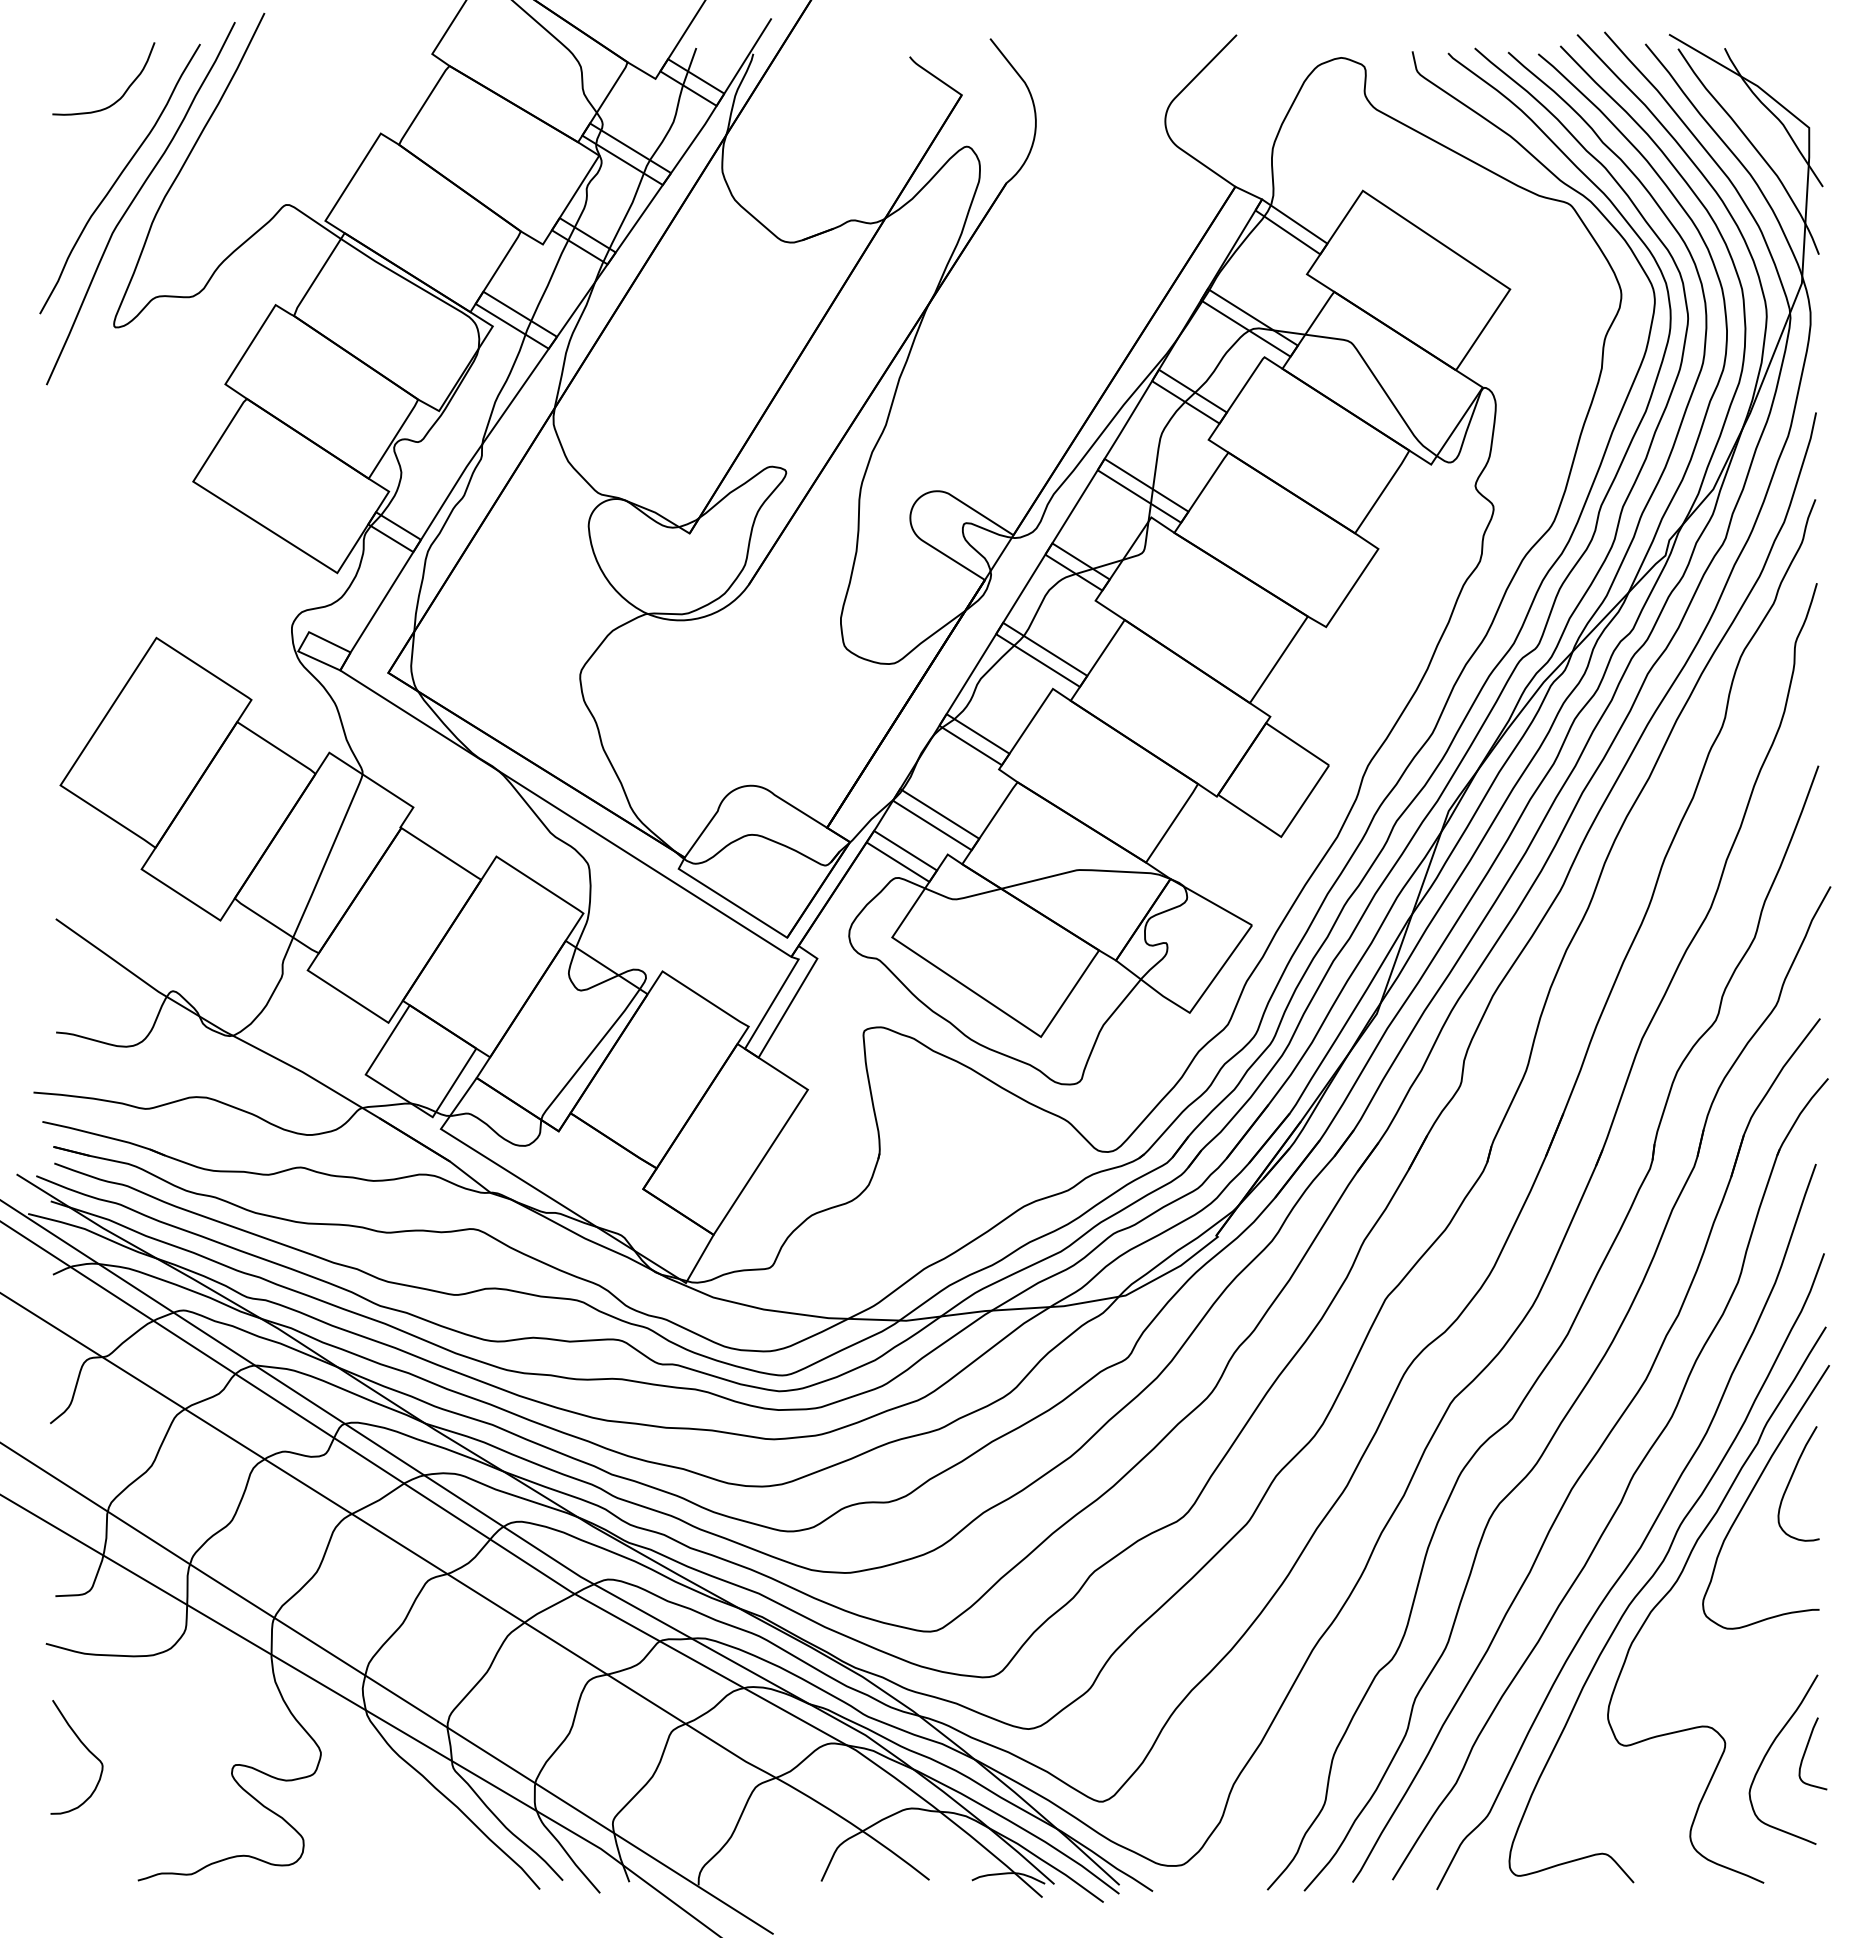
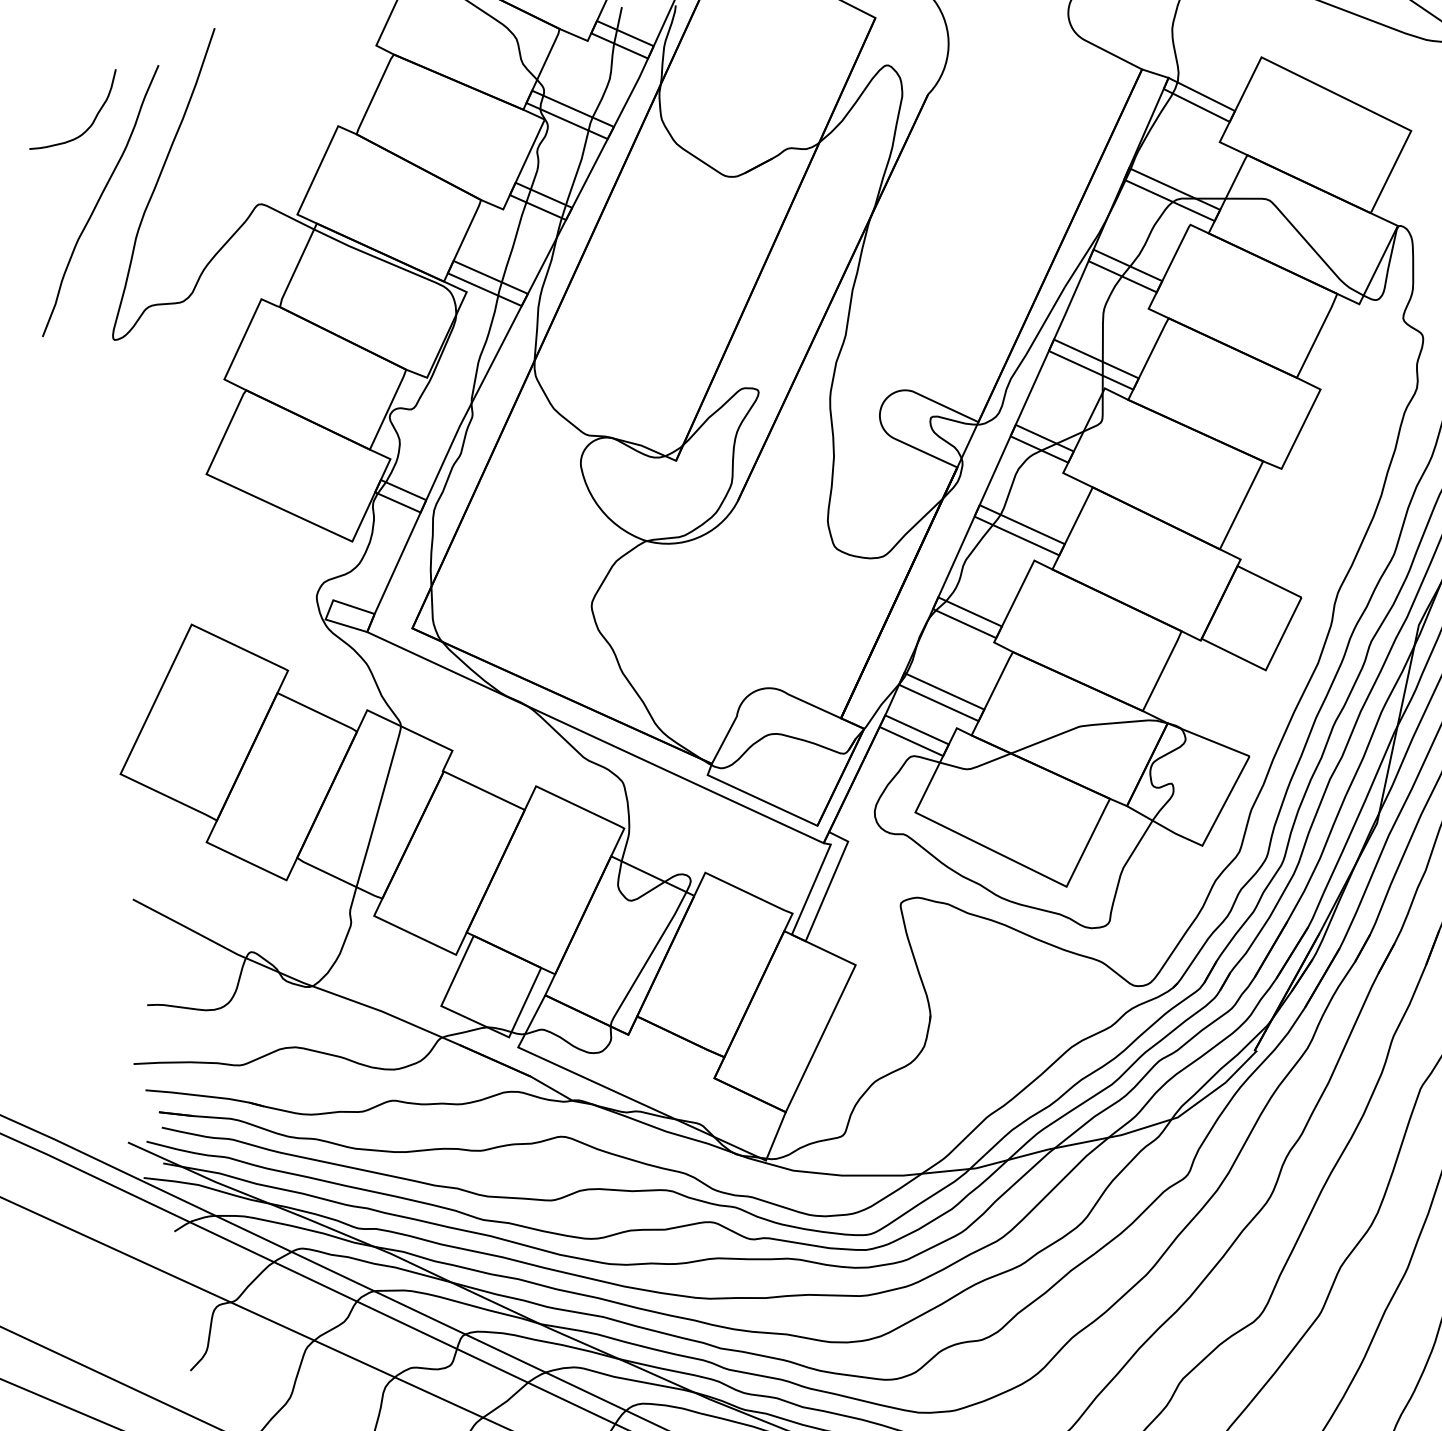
curve: (134, 200) -> (116, 219), removed

